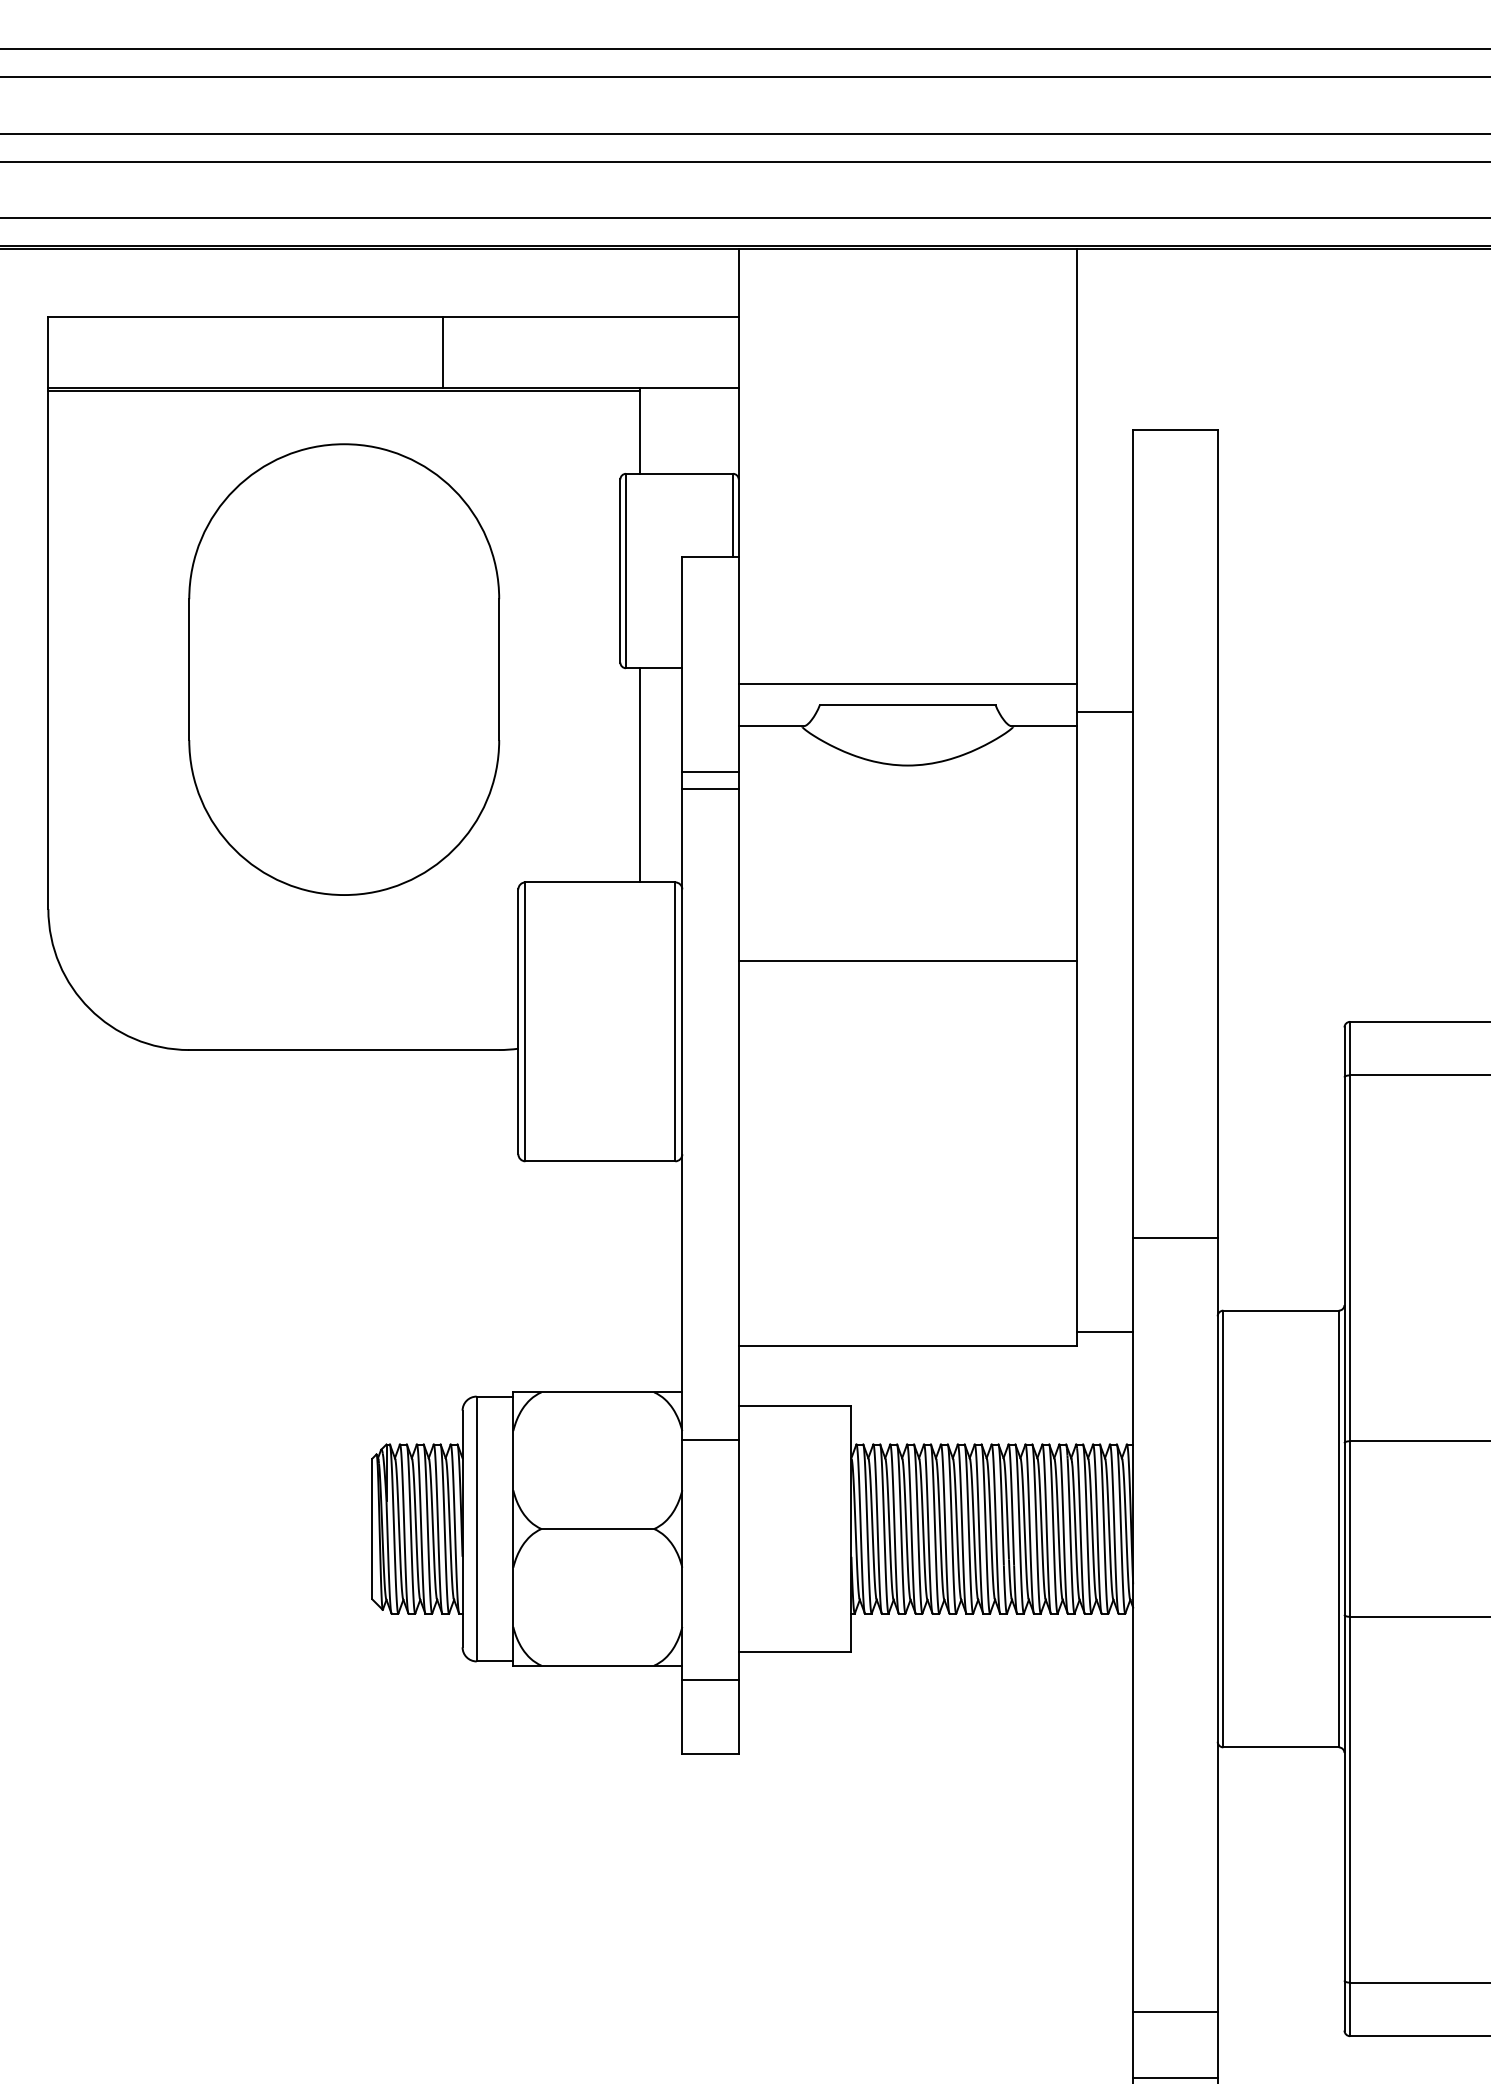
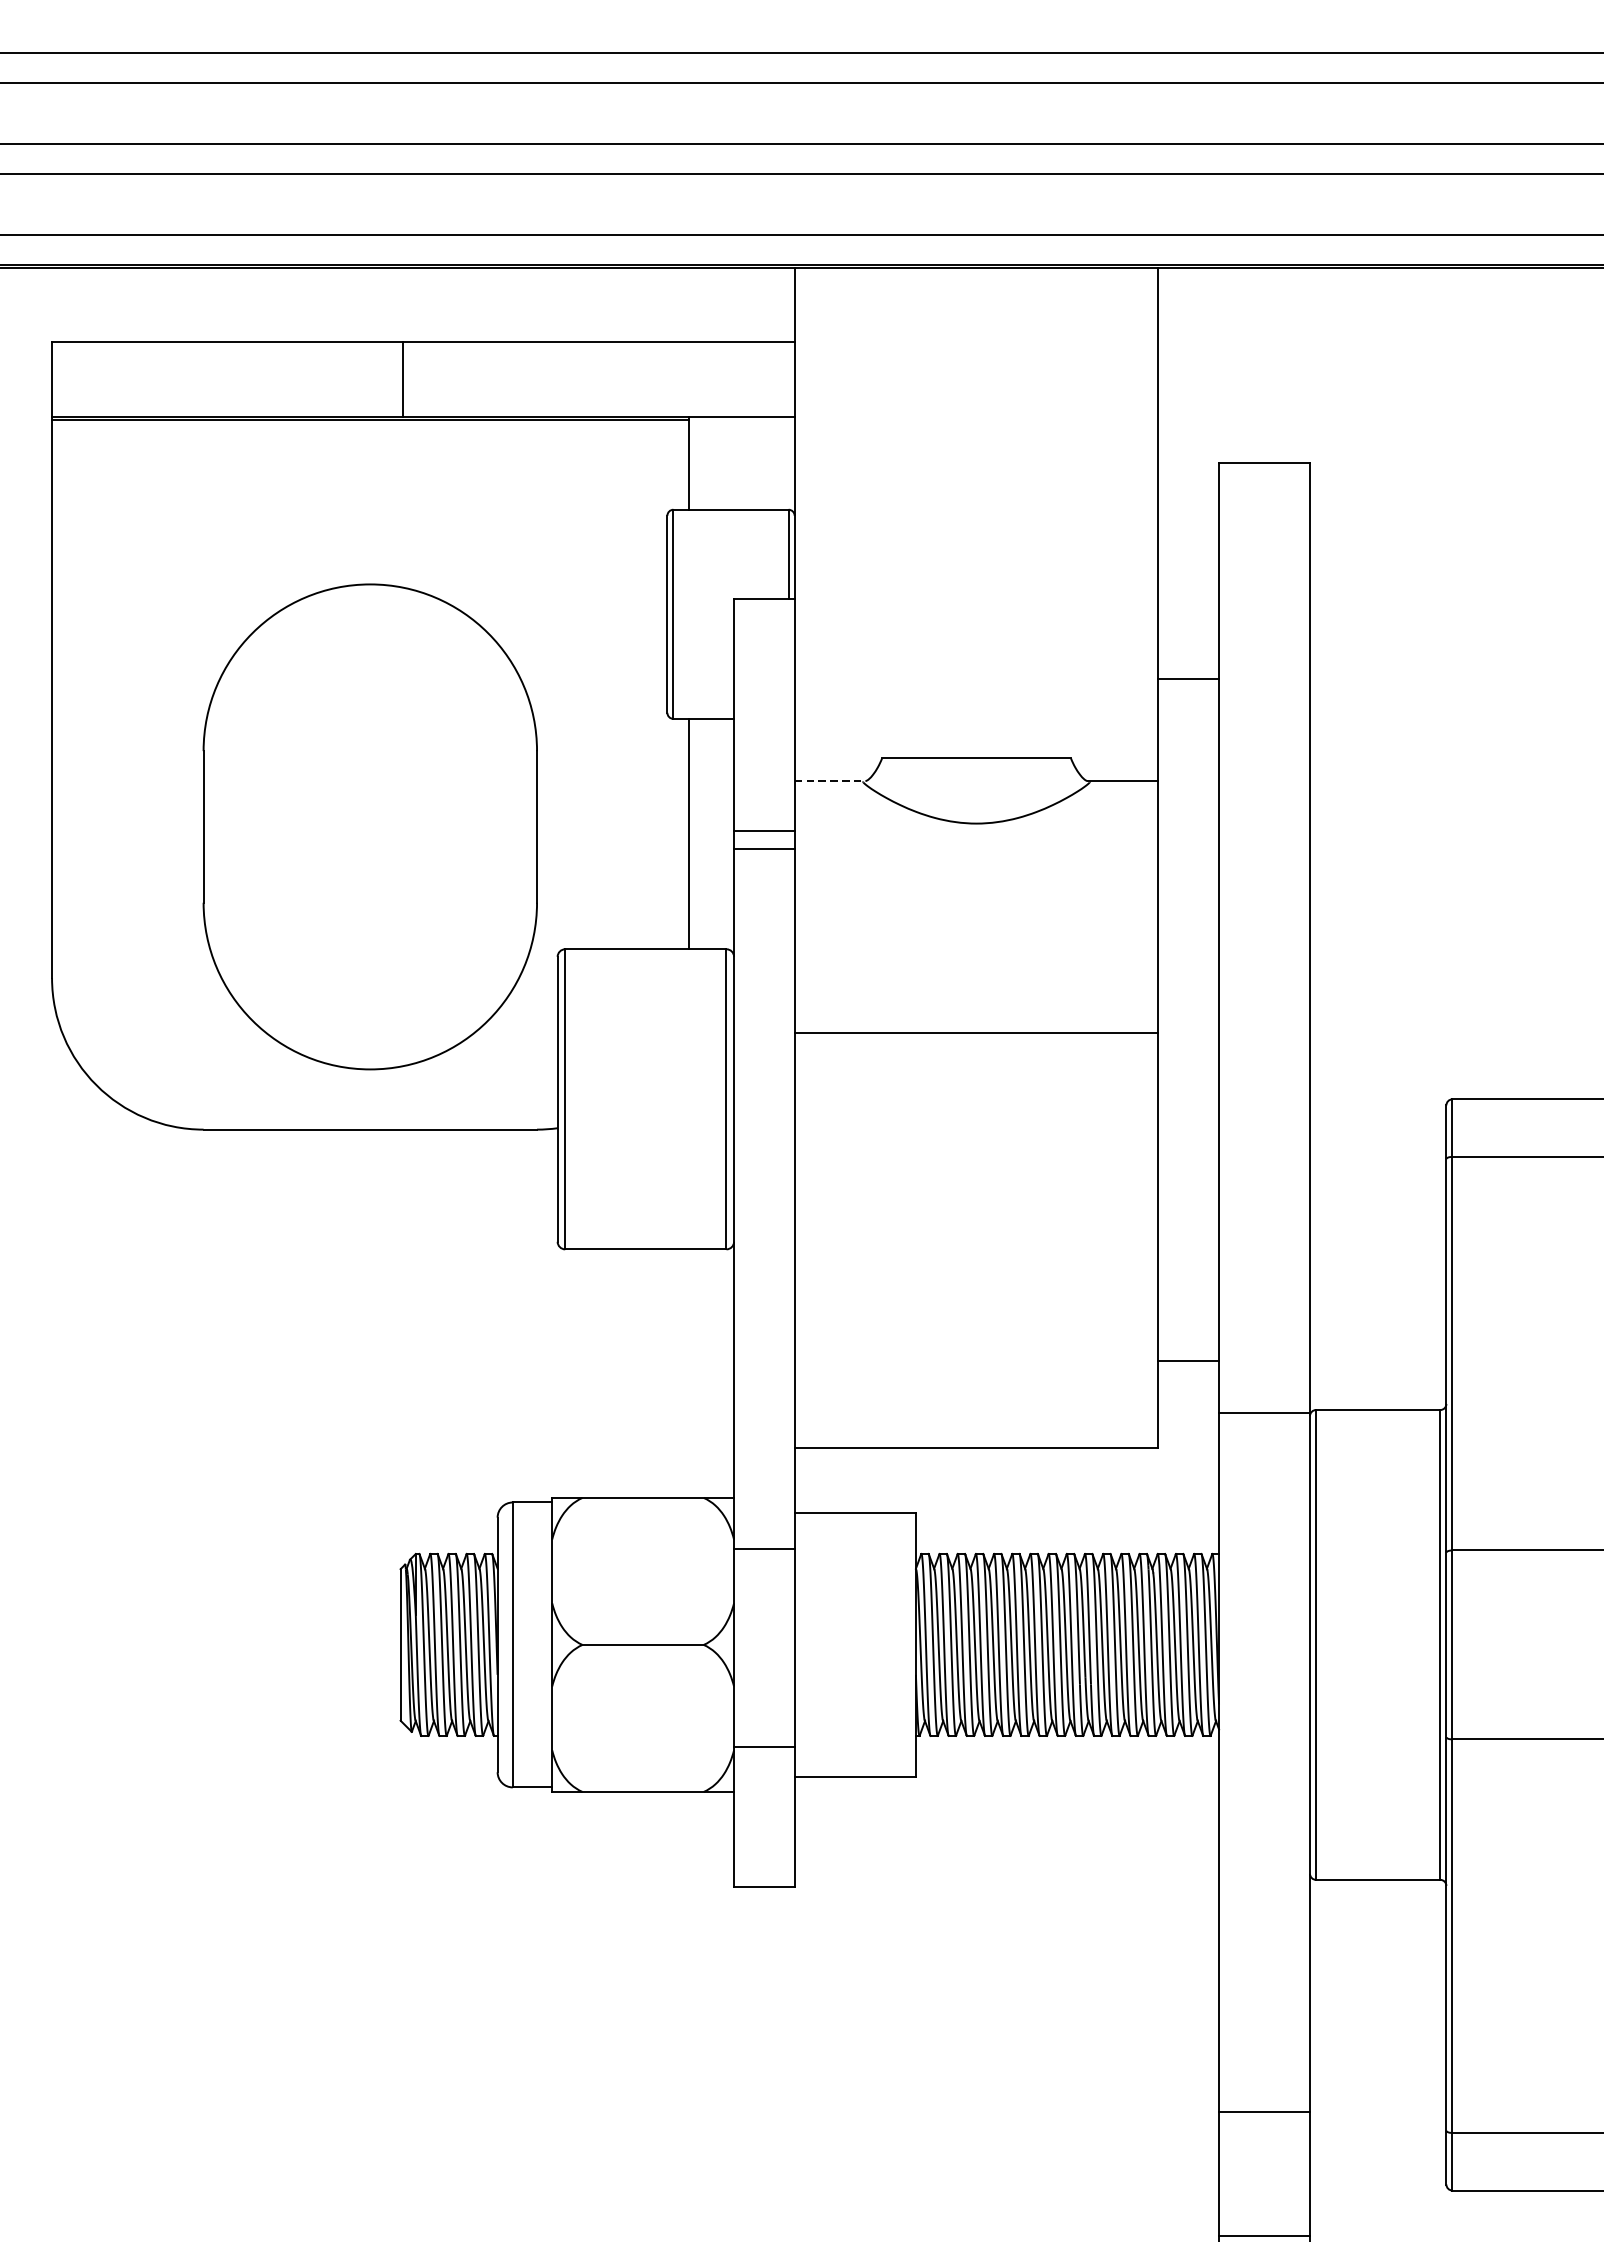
line: (442, 352) -> (402, 379), moved
part: (344, 669) -> (370, 826), moved
line: (907, 683) -> (976, 735), removed
line: (1104, 711) -> (1188, 678), moved
line: (771, 726) -> (829, 781), solid -> dashed
line: (1175, 1237) -> (1264, 1413), moved
line: (1104, 1331) -> (1188, 1360), moved
line: (710, 1679) -> (764, 1746), moved
line: (1175, 2012) -> (1264, 2112), moved

